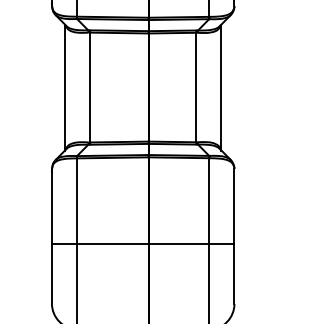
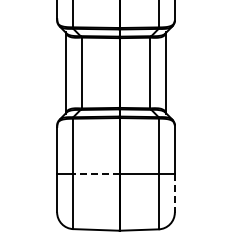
line: (111, 243) -> (95, 173), solid -> dashed
line: (233, 274) -> (174, 193), solid -> dashed

